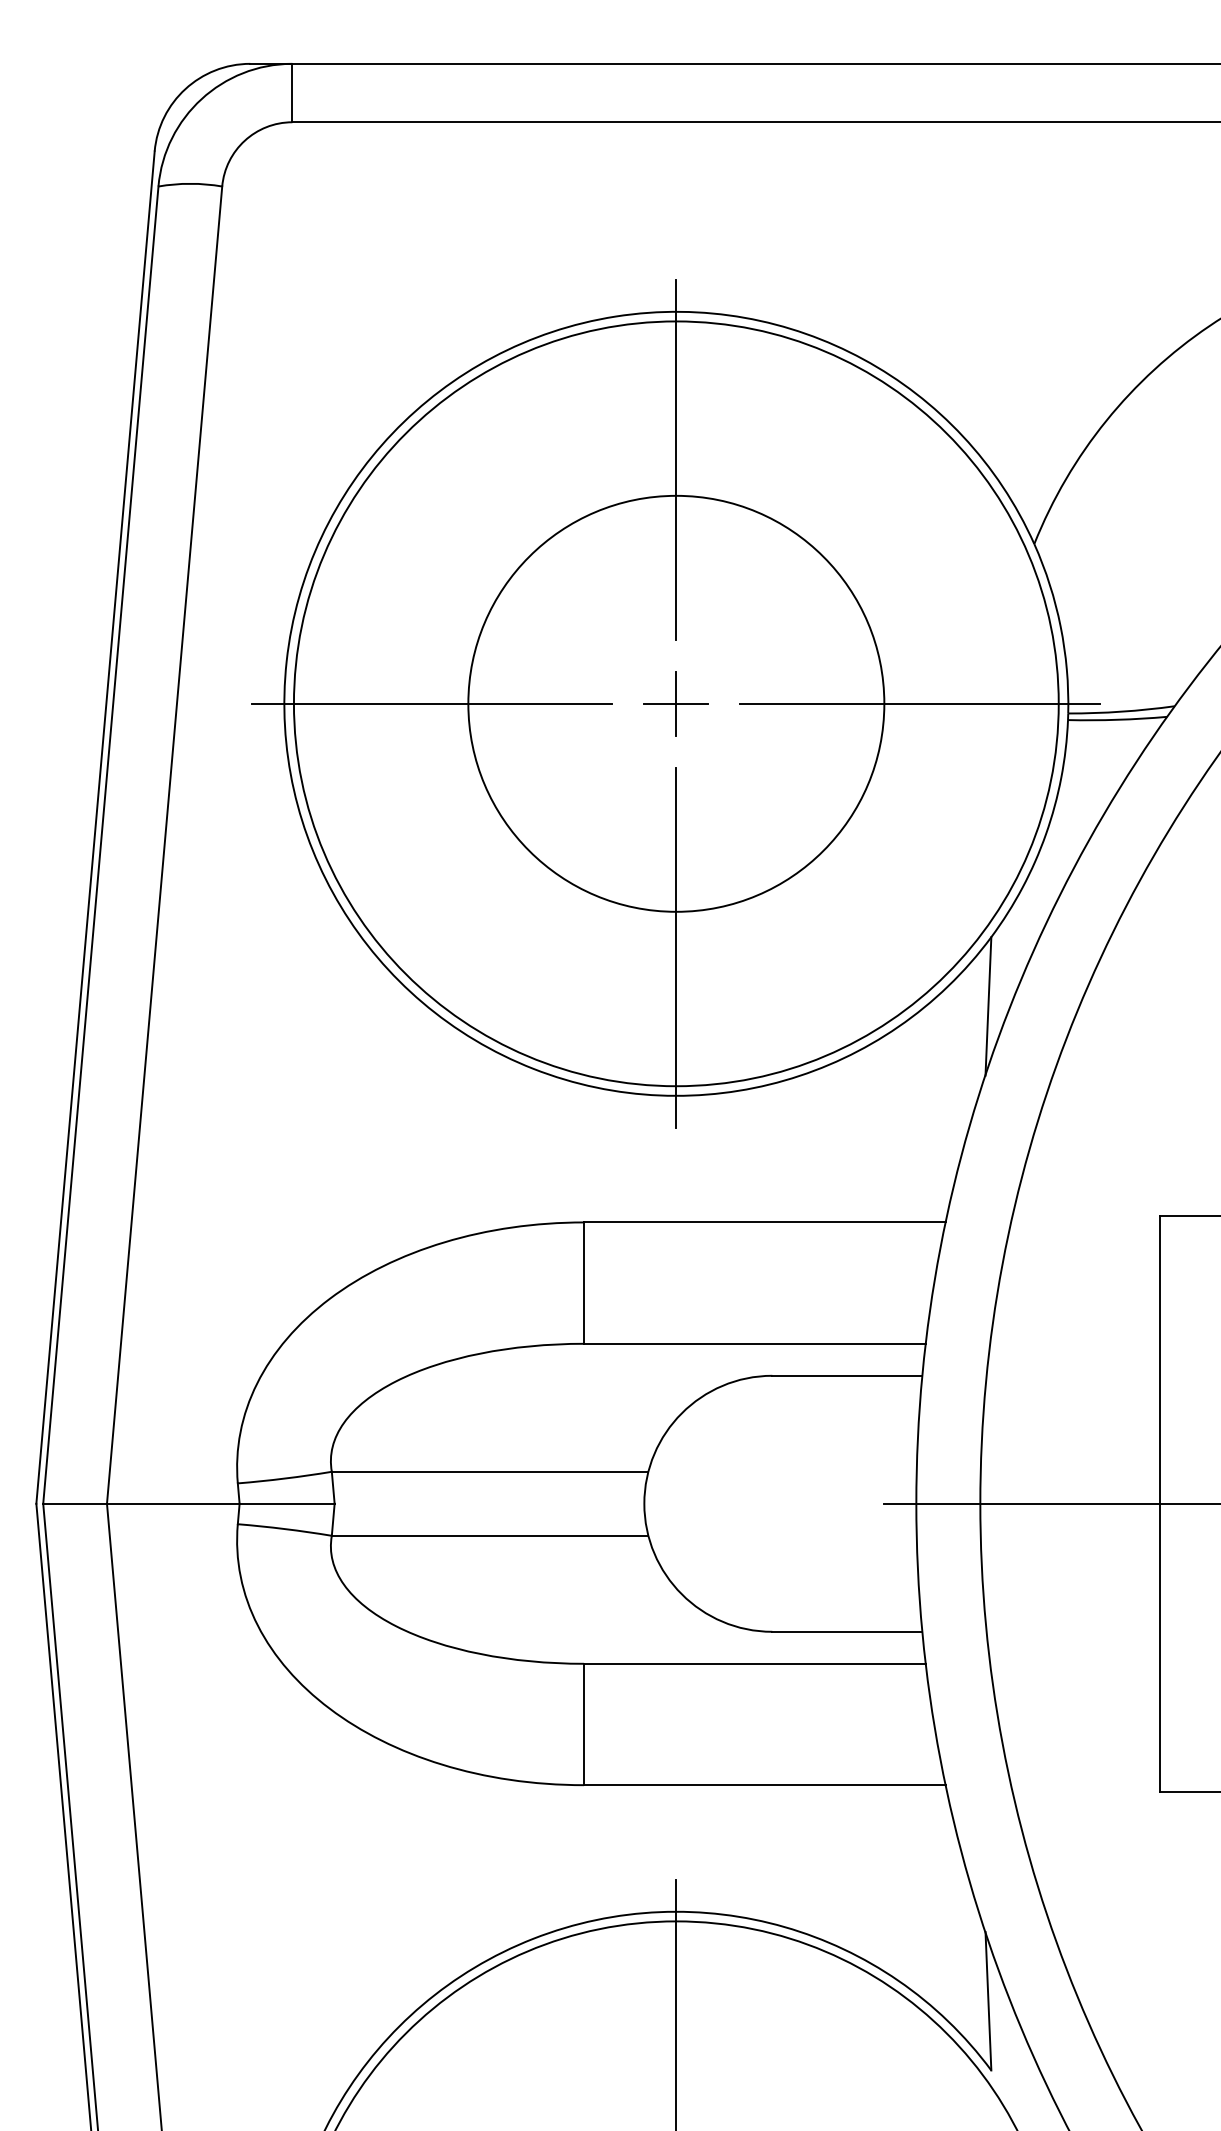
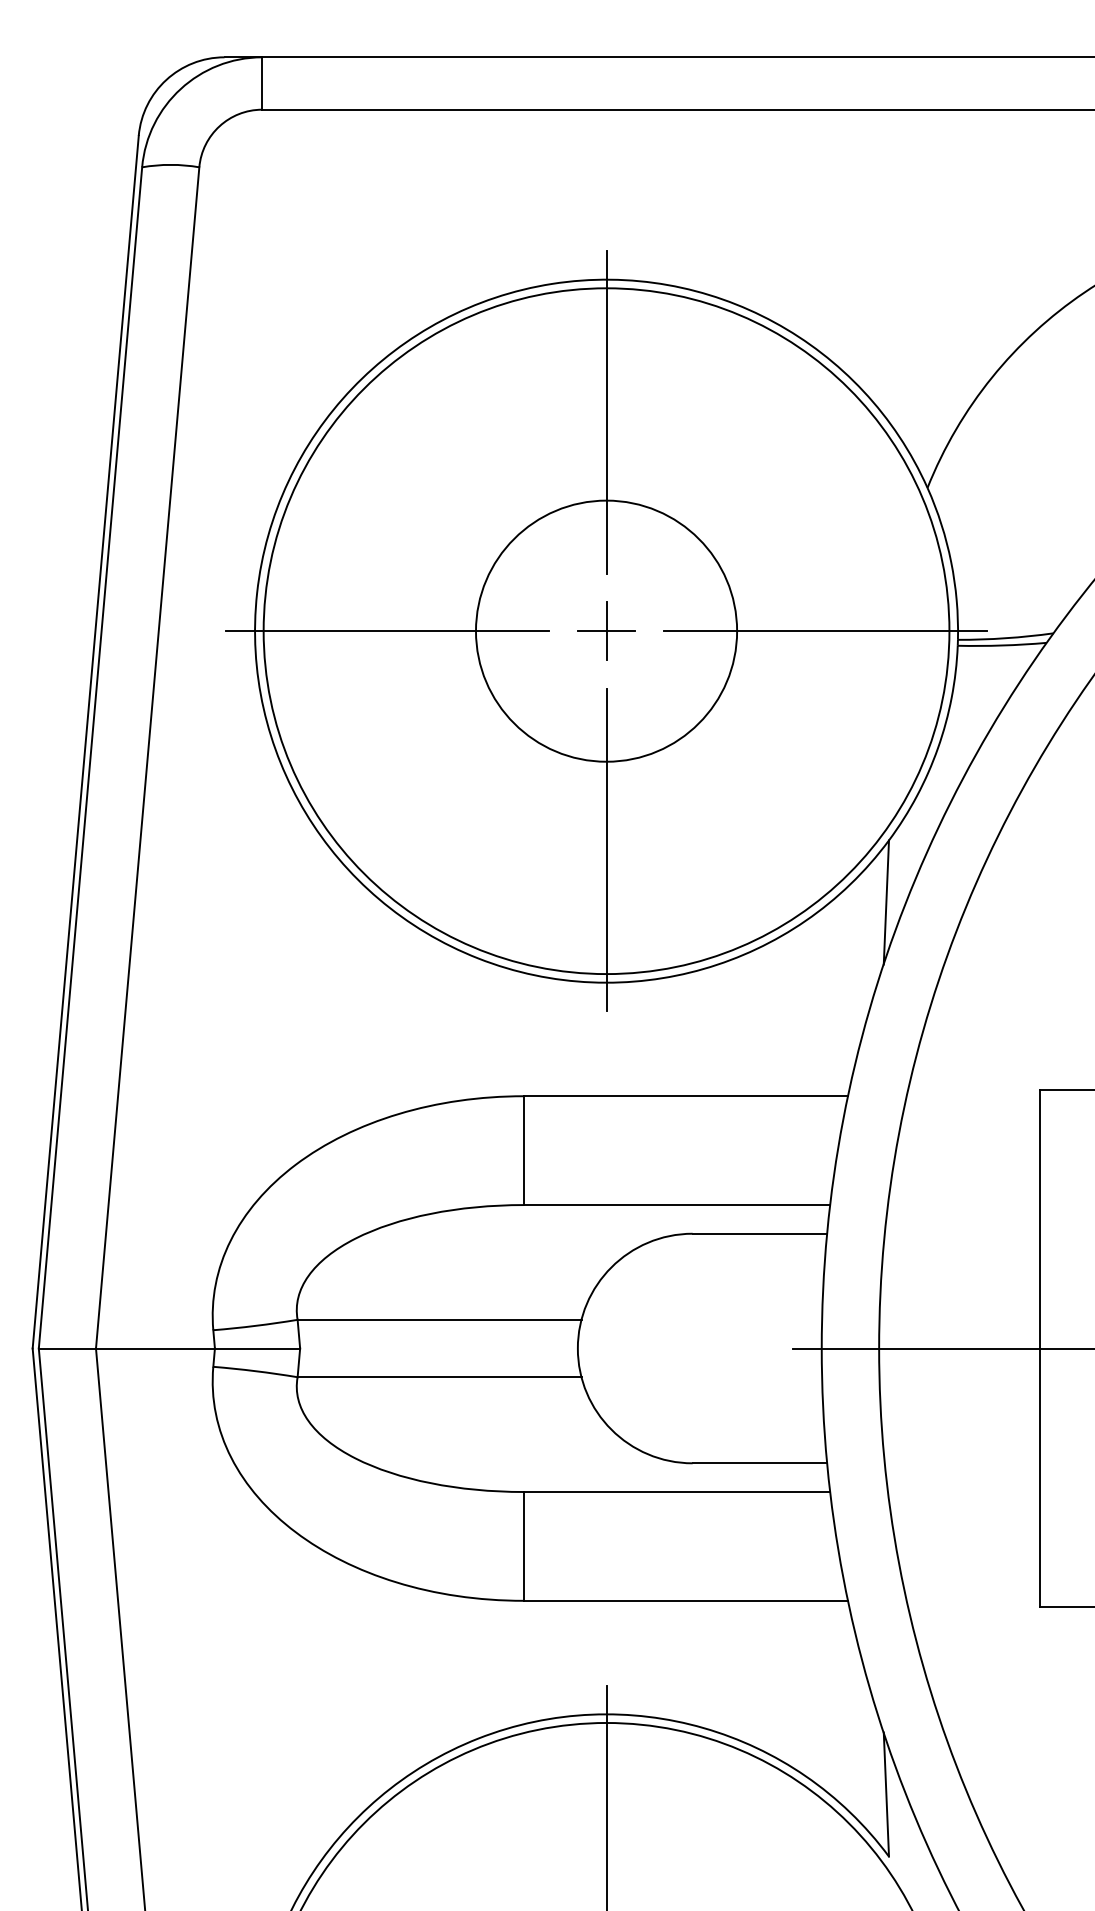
circle: (676, 703) -> (606, 630), size x0.7

